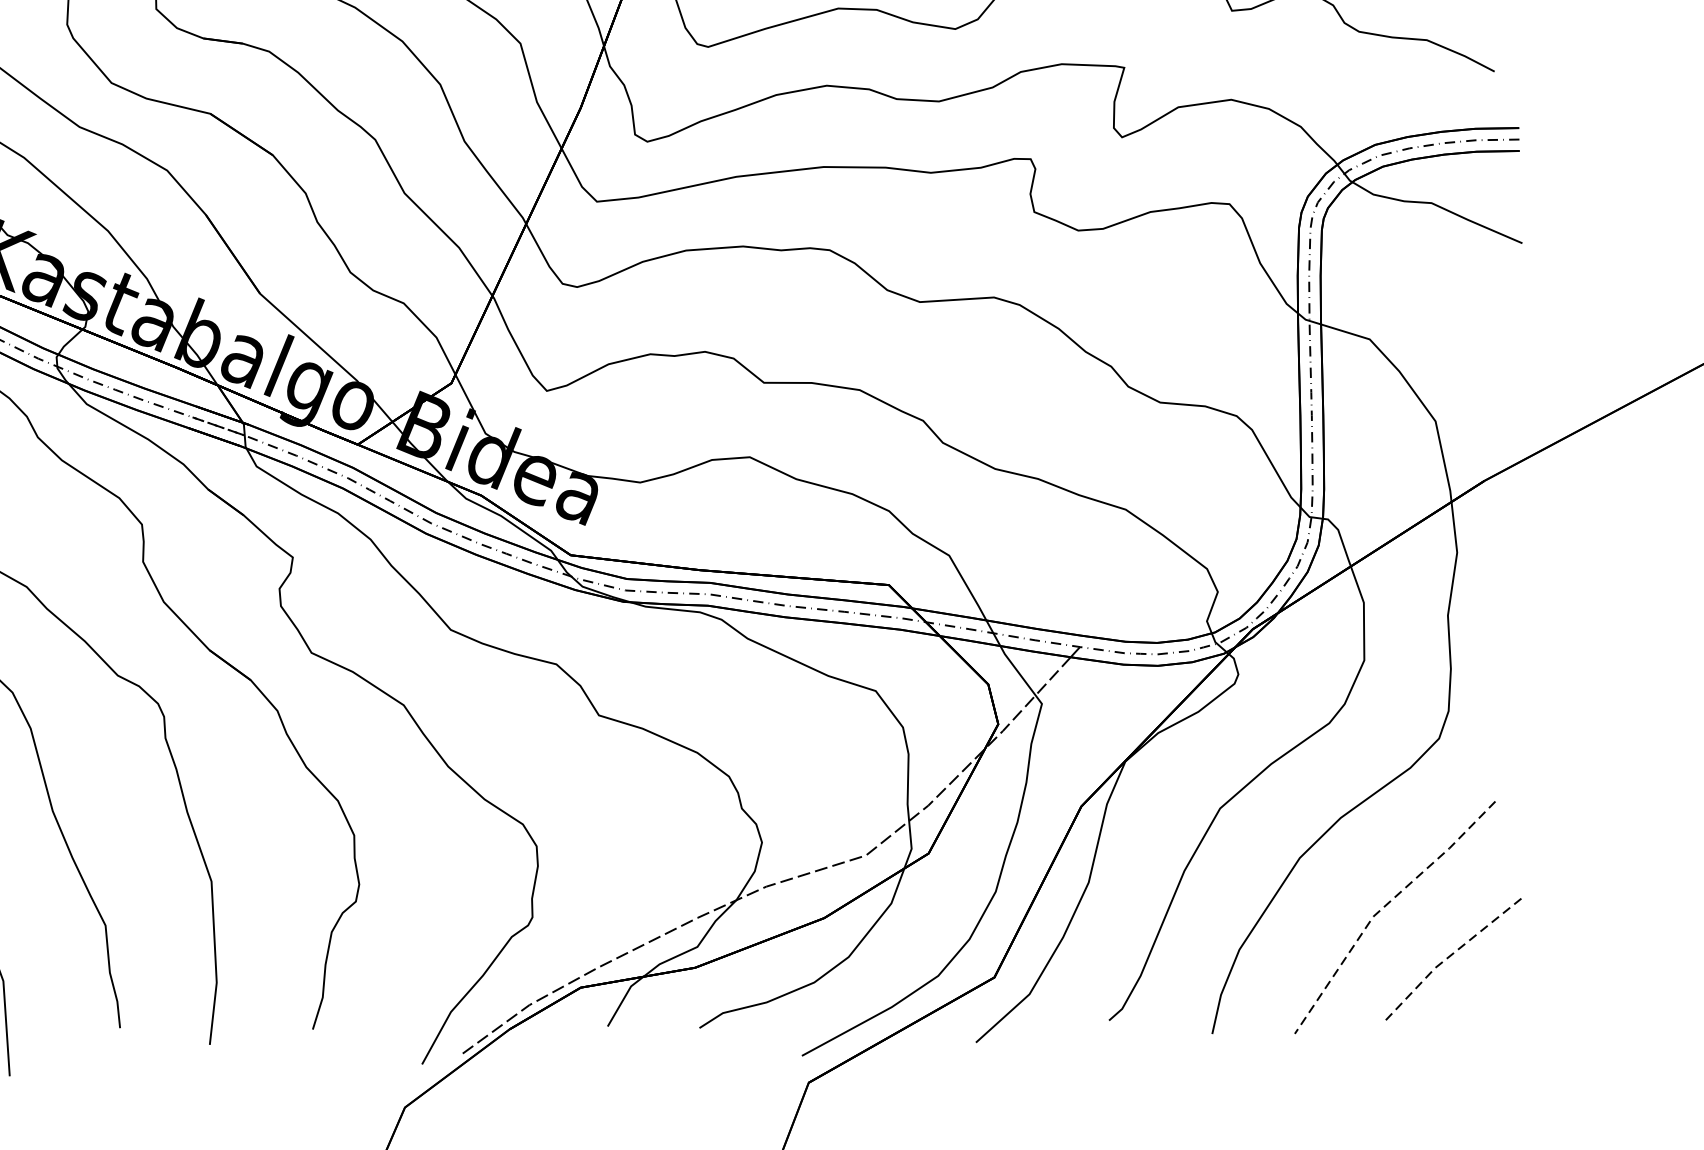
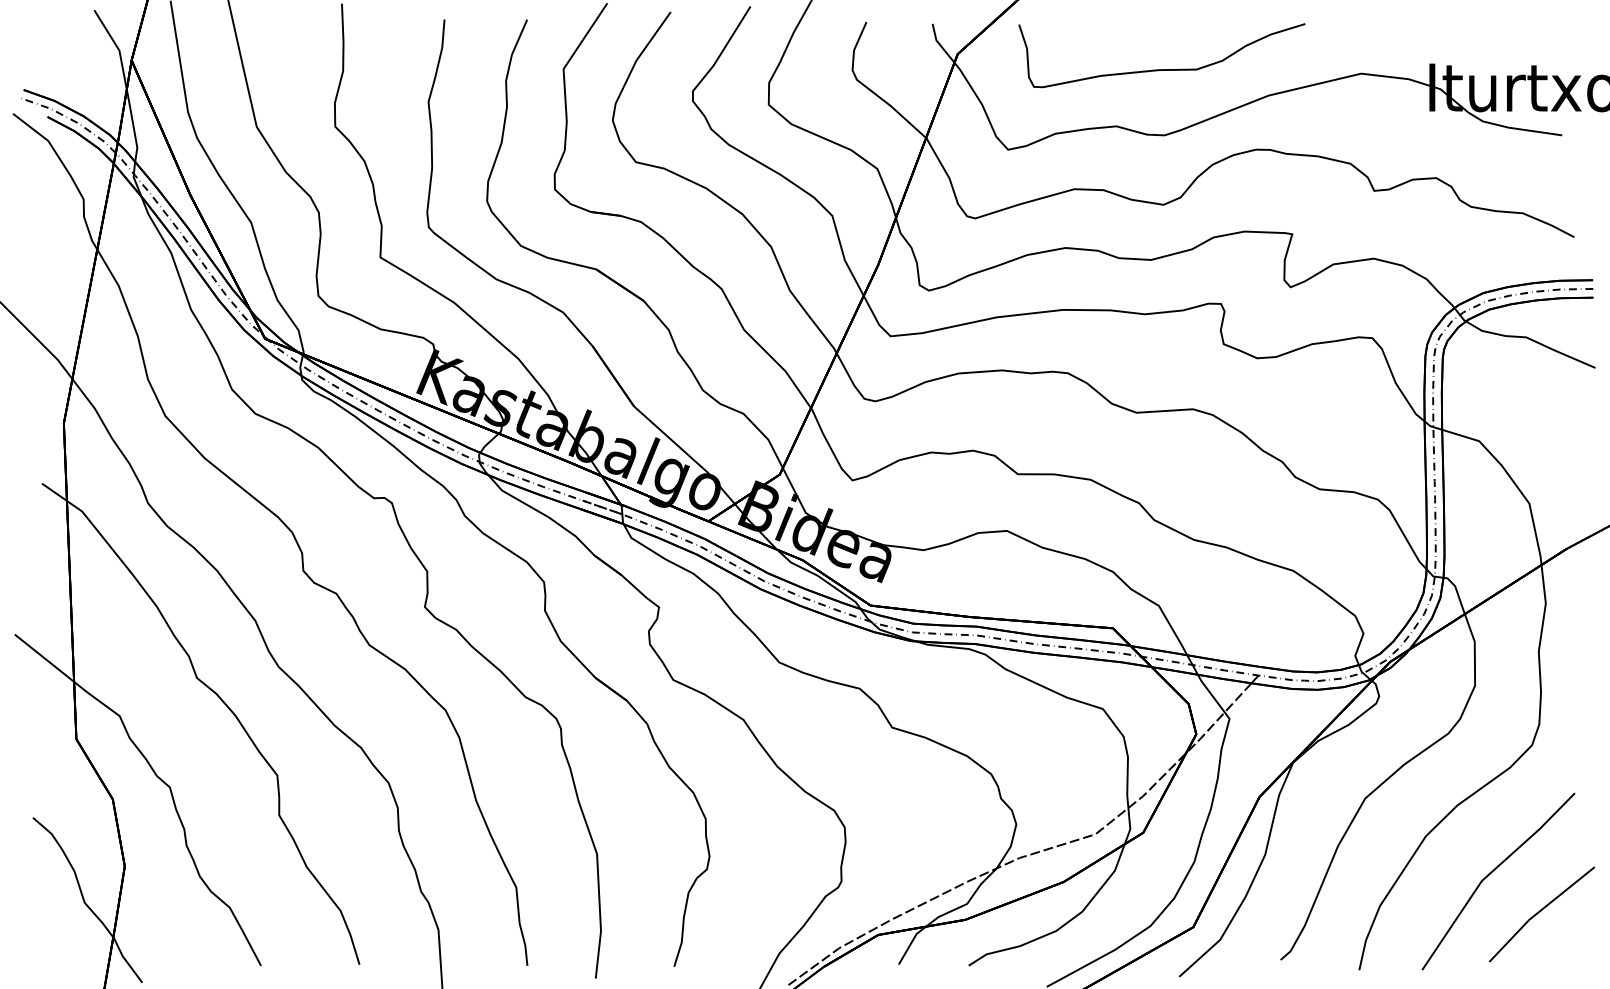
line: (1383, 908) -> (1489, 874), dashed -> solid
line: (1448, 956) -> (1539, 911), dashed -> solid

